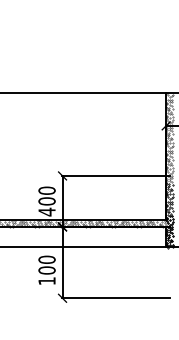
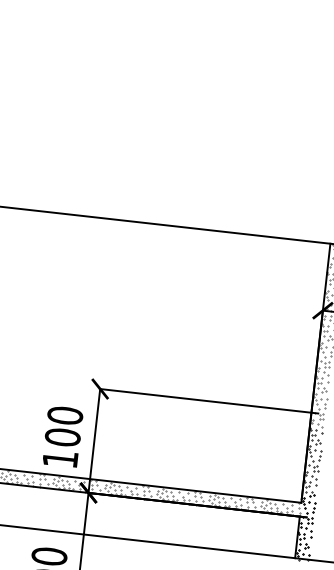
text: (46, 211) -> (59, 457), 400 -> 100

